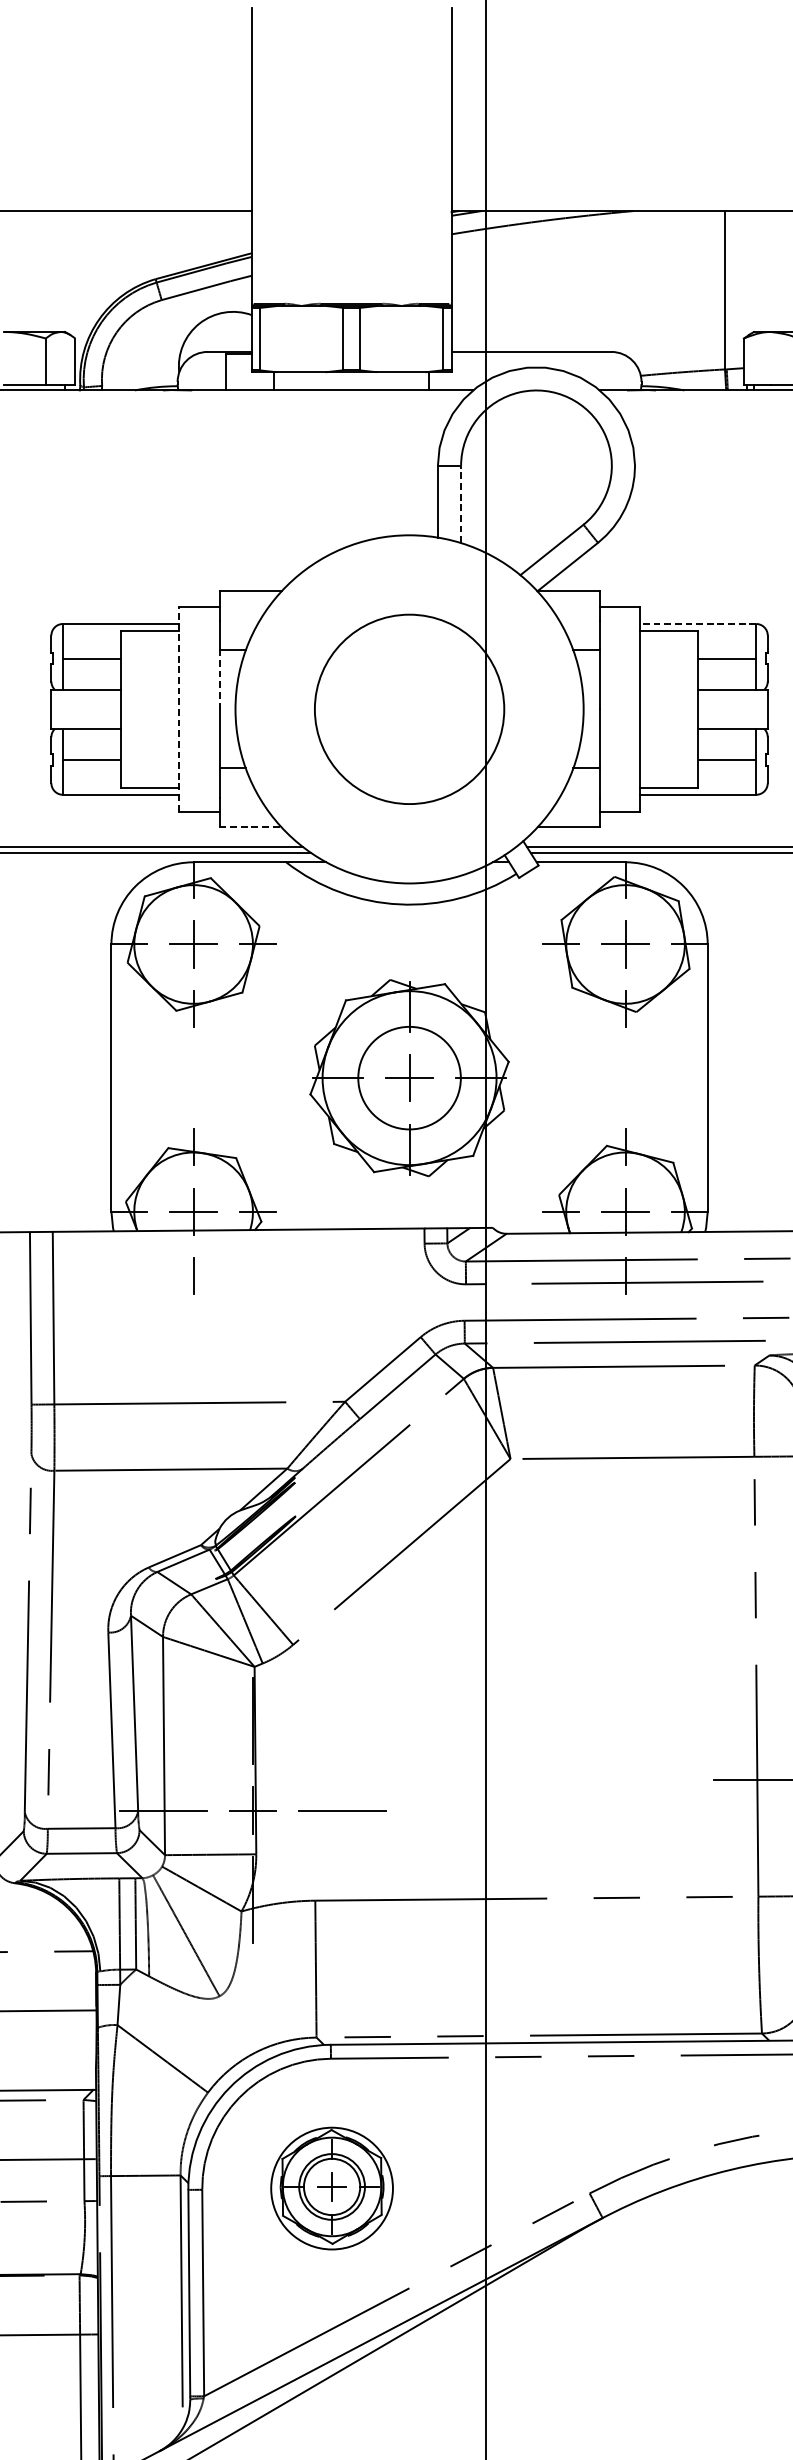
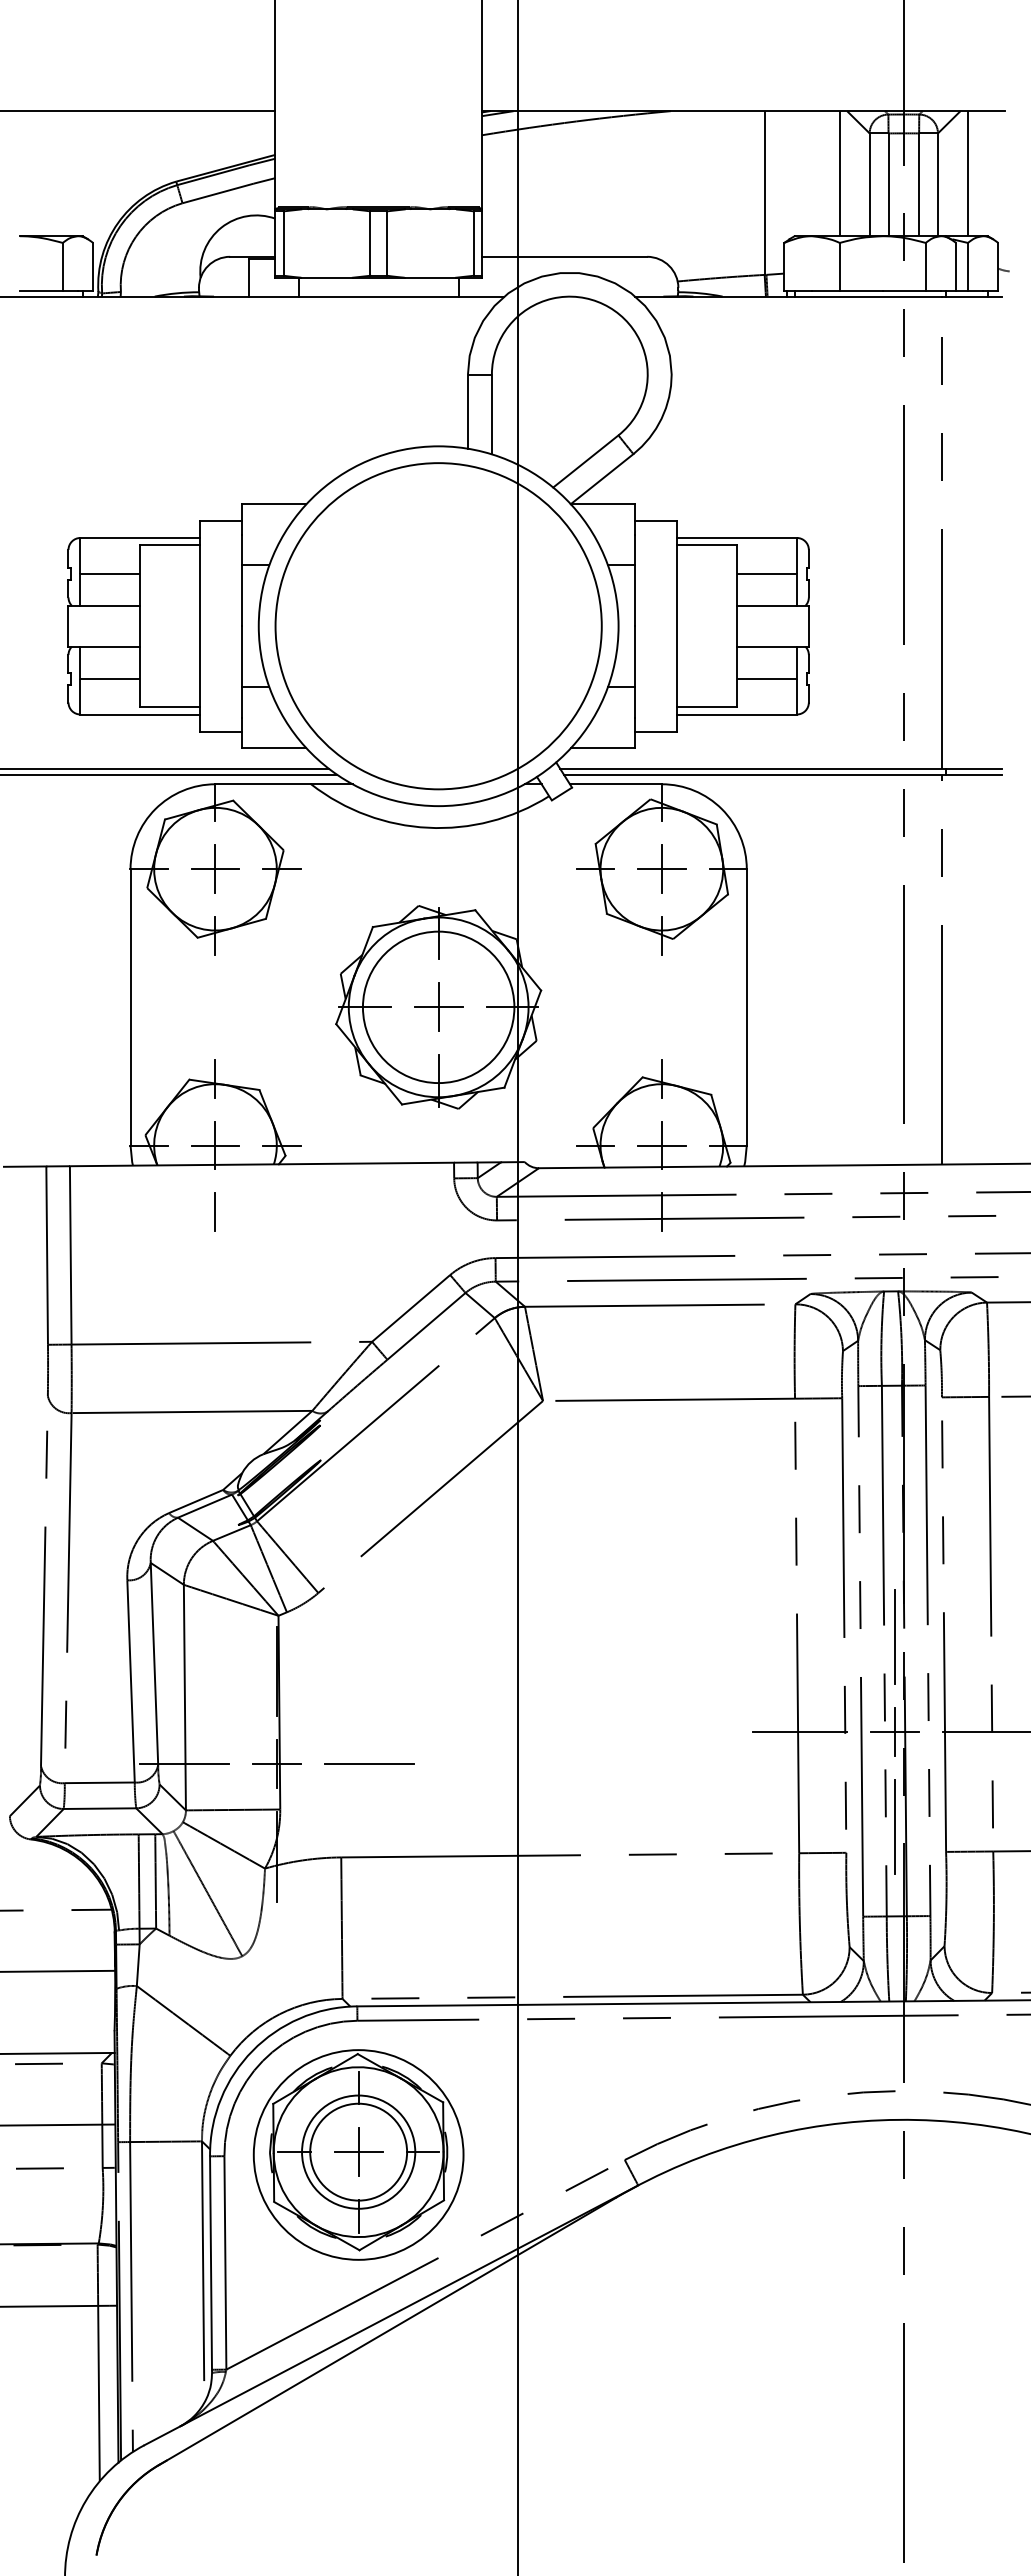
line: (460, 504) -> (491, 414), dashed -> solid
line: (697, 623) -> (736, 537), dashed -> solid
line: (219, 679) -> (242, 595), dashed -> solid
line: (179, 709) -> (200, 626), dashed -> solid
circle: (409, 709) -> (438, 626), size x1.67
line: (250, 827) -> (274, 748), dashed -> solid
circle: (409, 1078) -> (438, 1007), size x1.43
part: (331, 2188) -> (358, 2154), size x1.67

